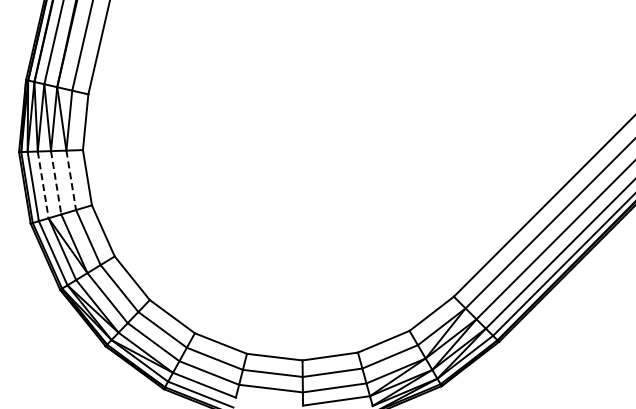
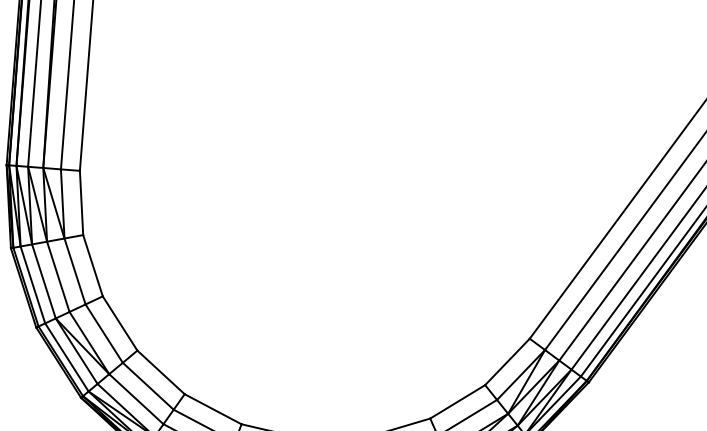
line: (71, 180) -> (75, 271), dashed -> solid
line: (56, 183) -> (58, 277), dashed -> solid
line: (43, 184) -> (44, 280), dashed -> solid

